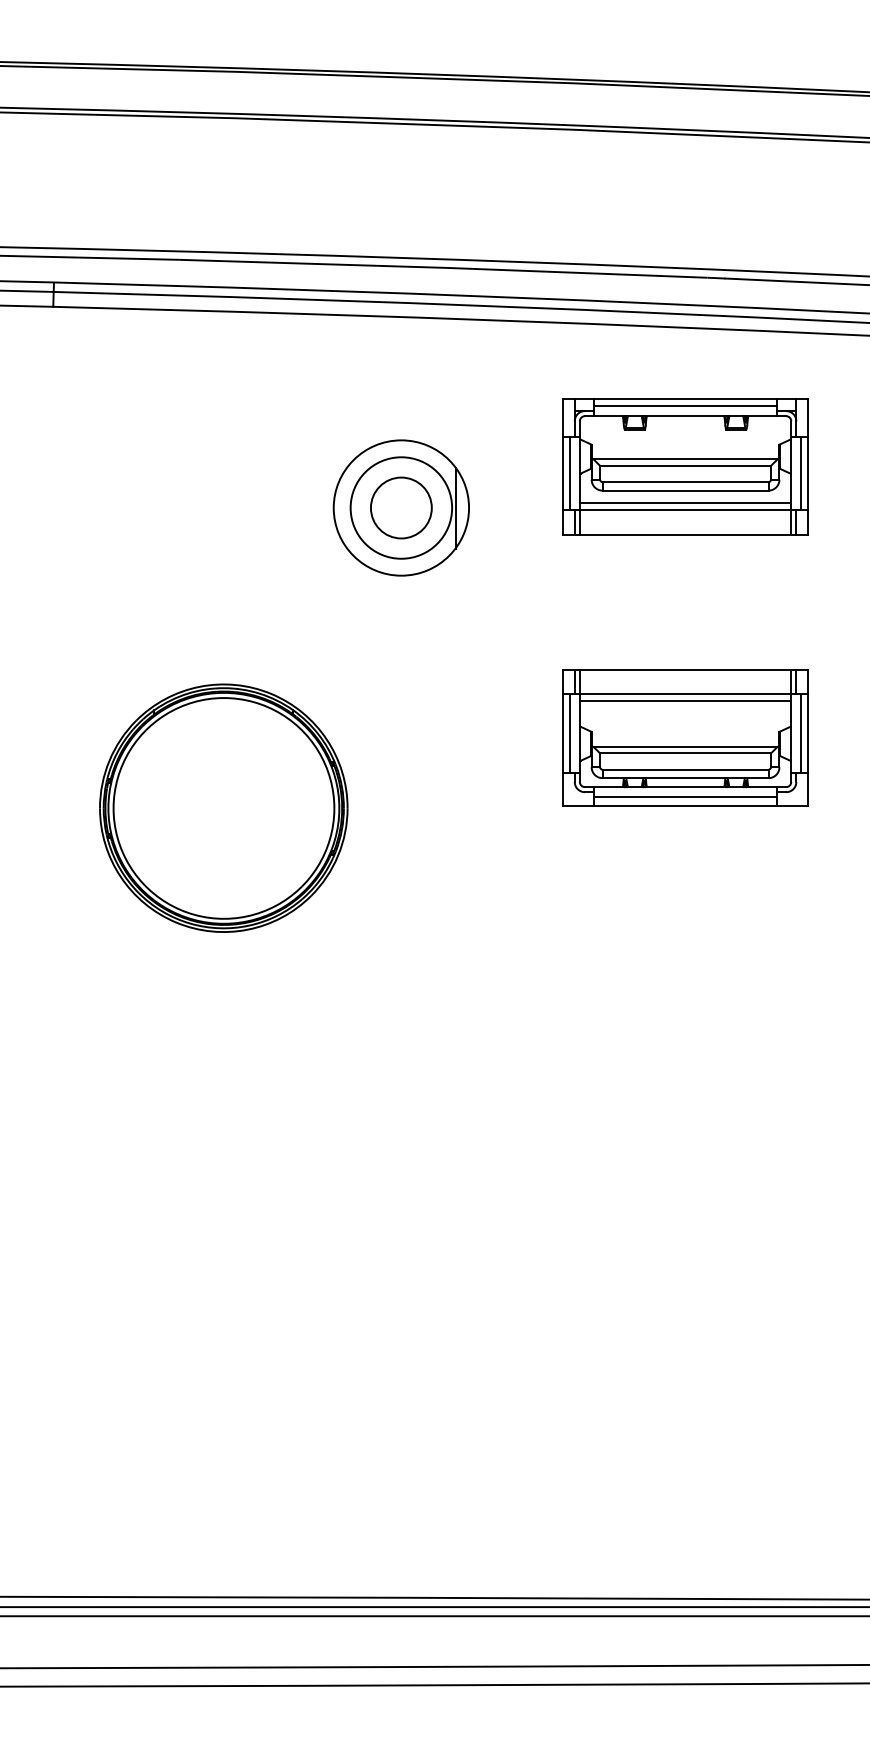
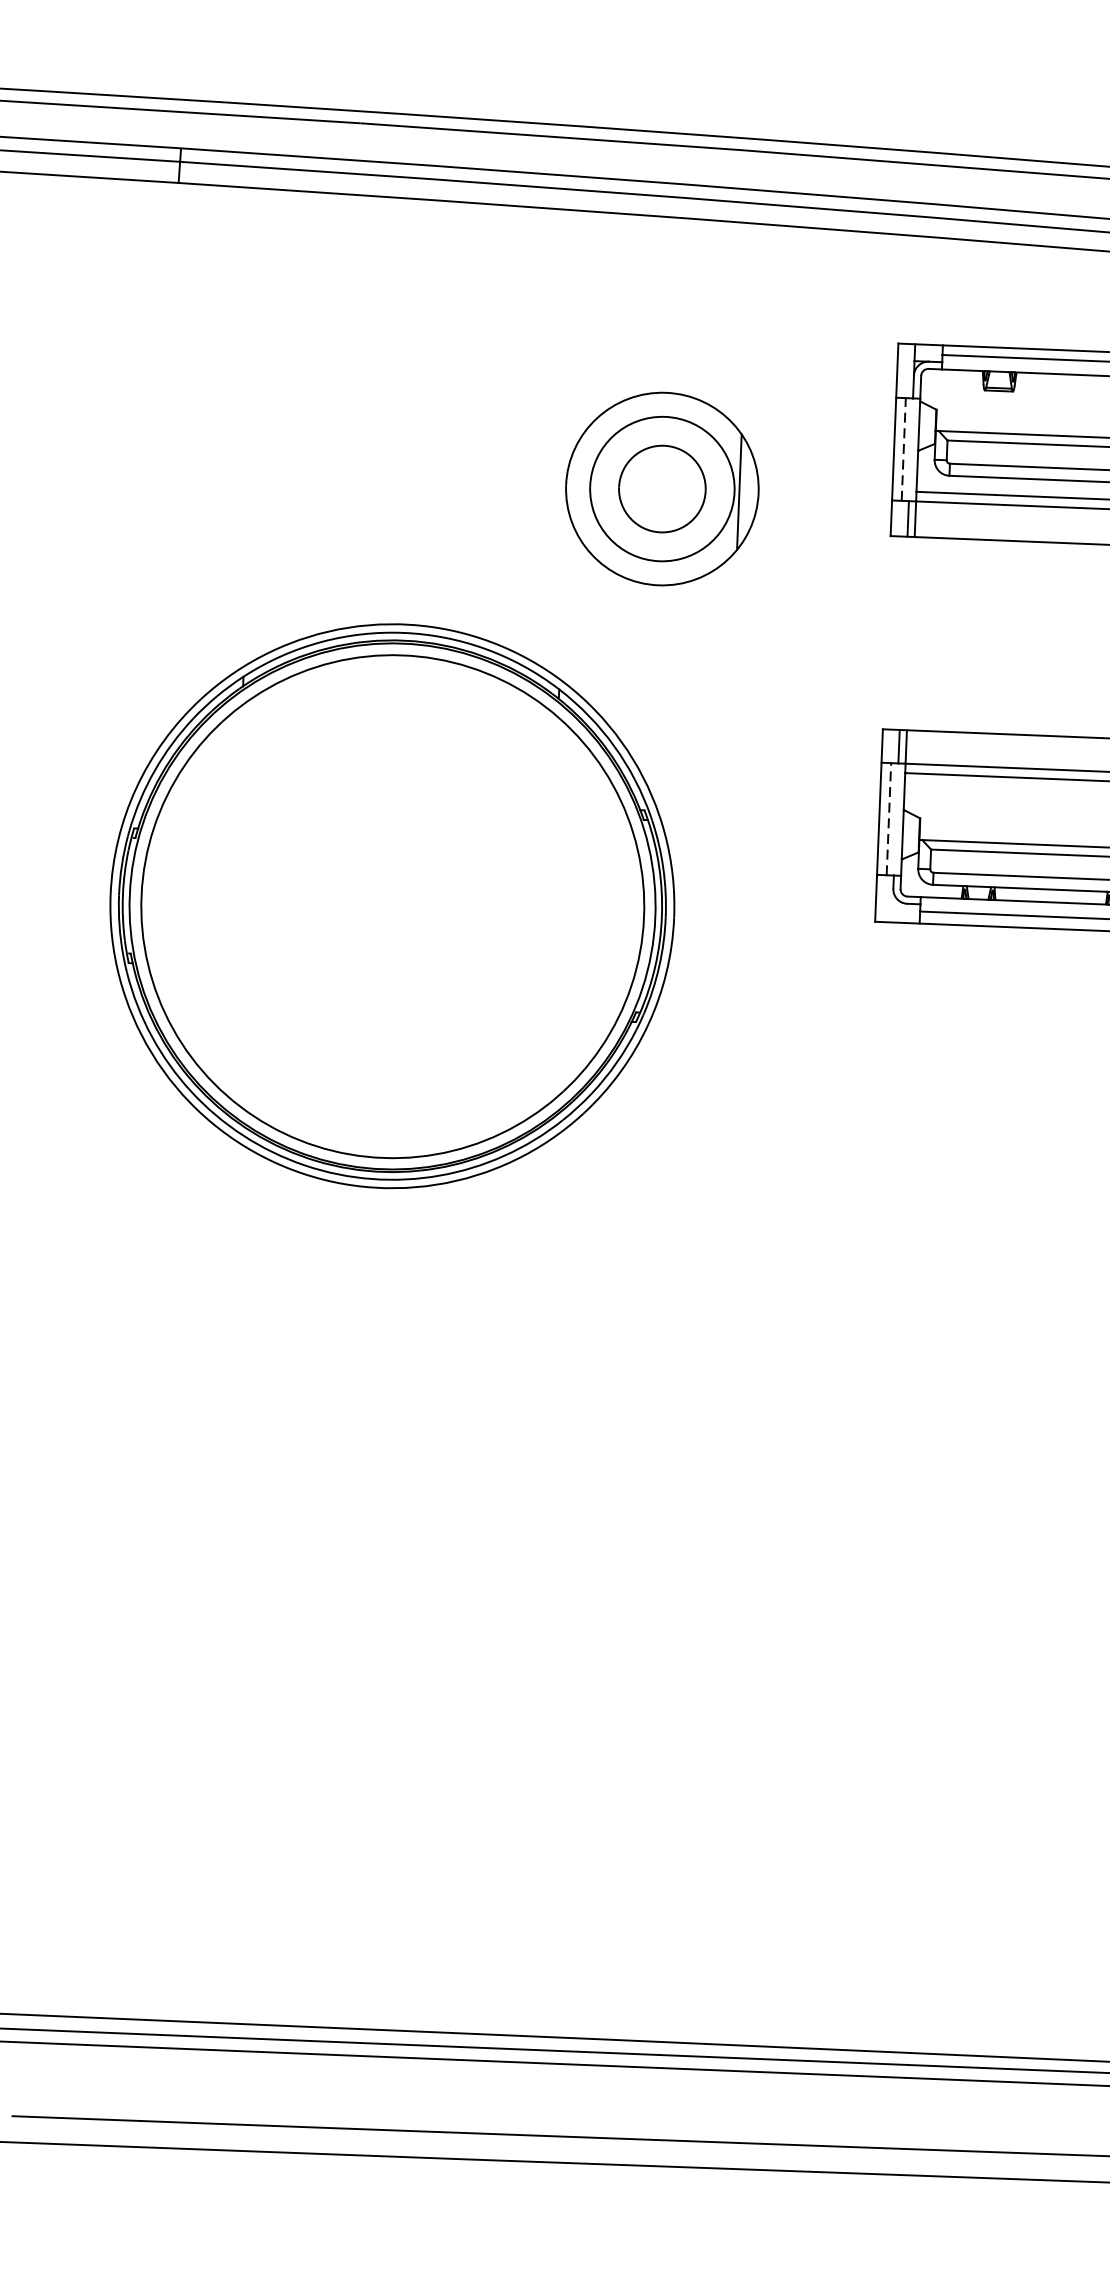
line: (569, 472) -> (903, 448), solid -> dashed
line: (569, 732) -> (888, 818), solid -> dashed
part: (223, 807) -> (392, 904), size x1.6

